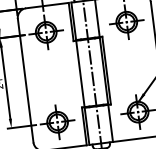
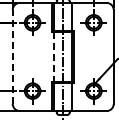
line: (80, 74) -> (54, 57), solid -> dashed
line: (25, 80) -> (12, 56), solid -> dashed

